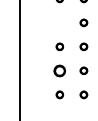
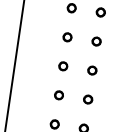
part: (59, 22) -> (67, 36), added
part: (59, 70) -> (58, 94), size x0.62

